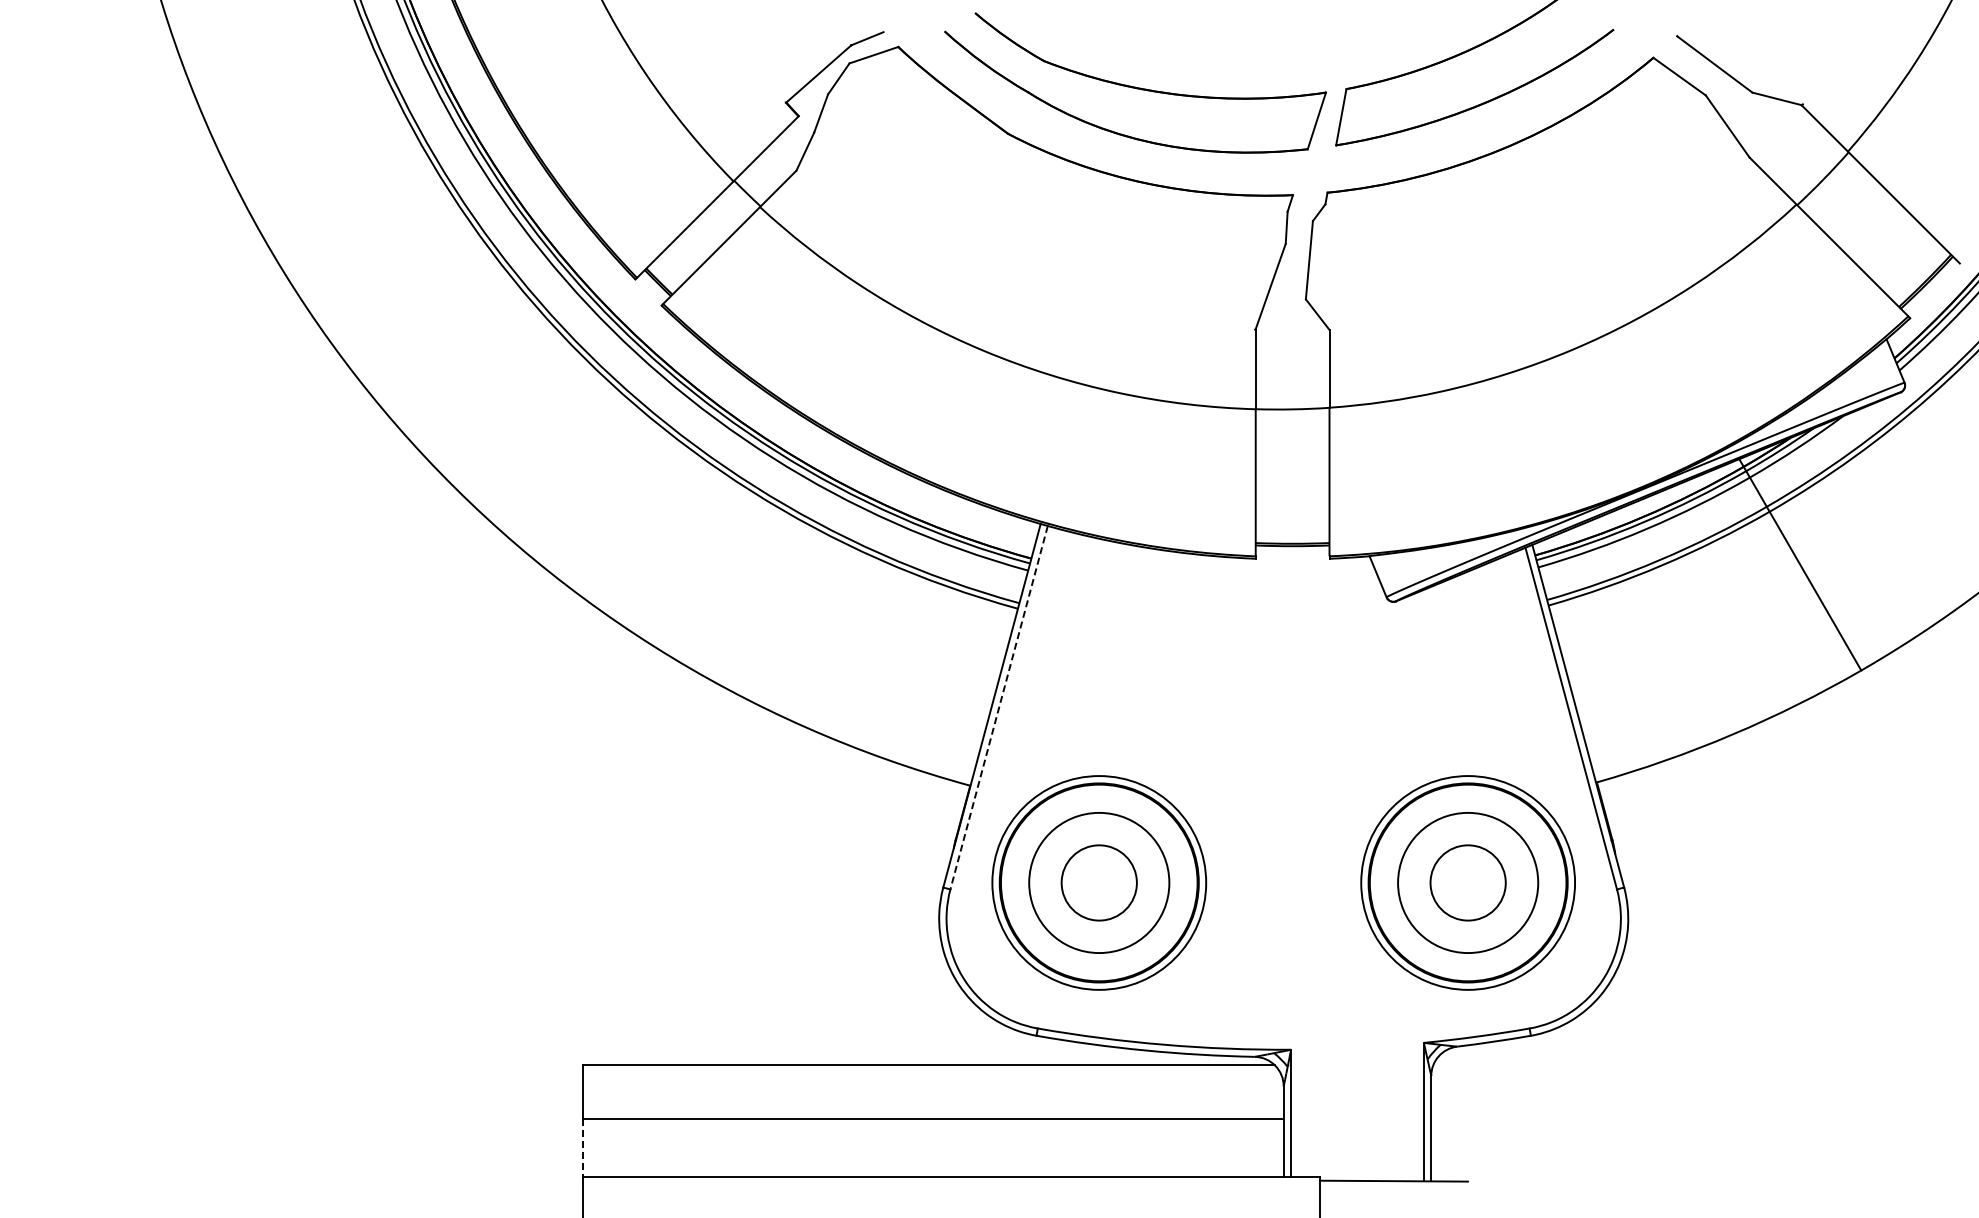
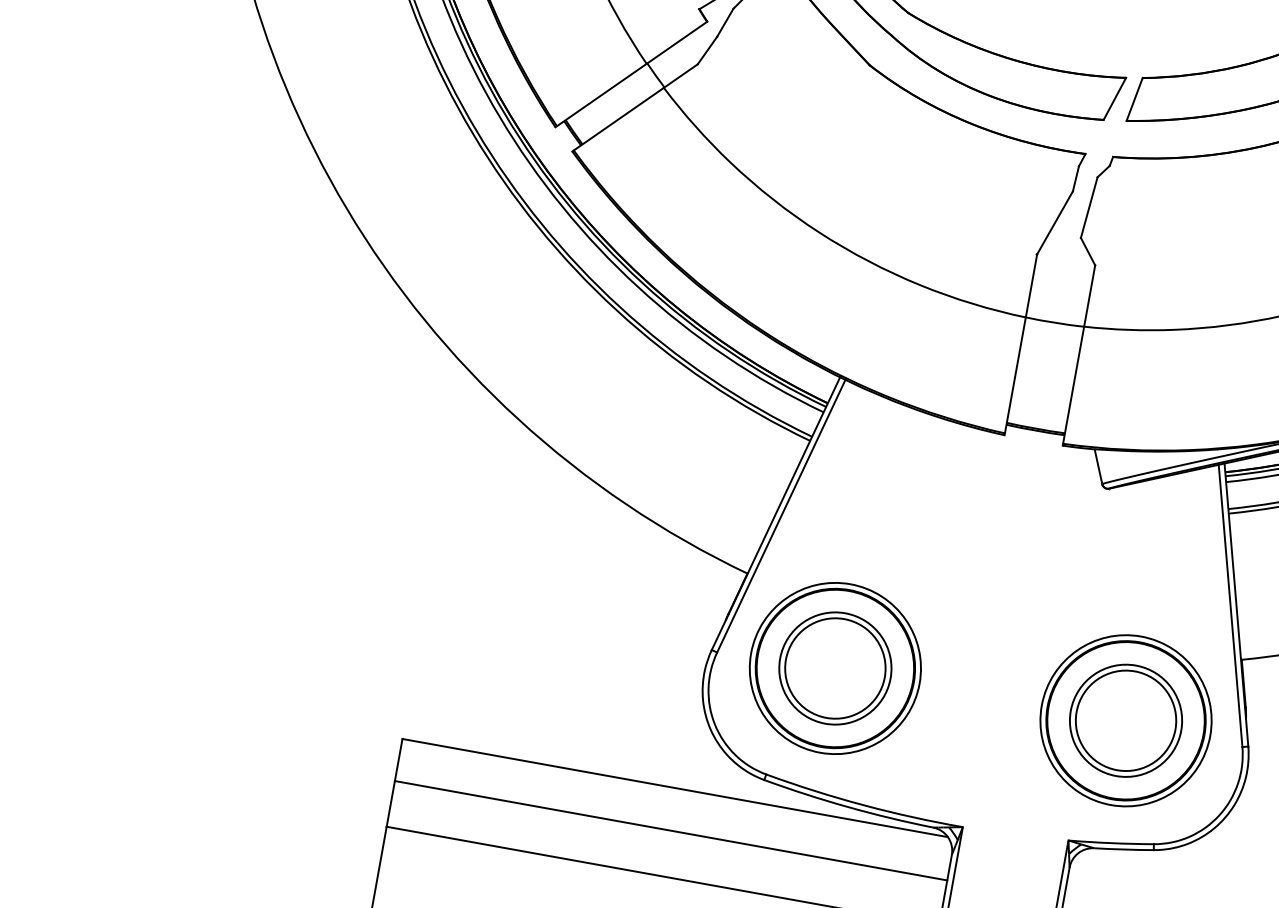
line: (998, 708) -> (780, 516), dashed -> solid
circle: (1098, 882) -> (834, 668), size x1.67
circle: (1467, 882) -> (1125, 720), size x1.67
line: (582, 1148) -> (390, 804), dashed -> solid

